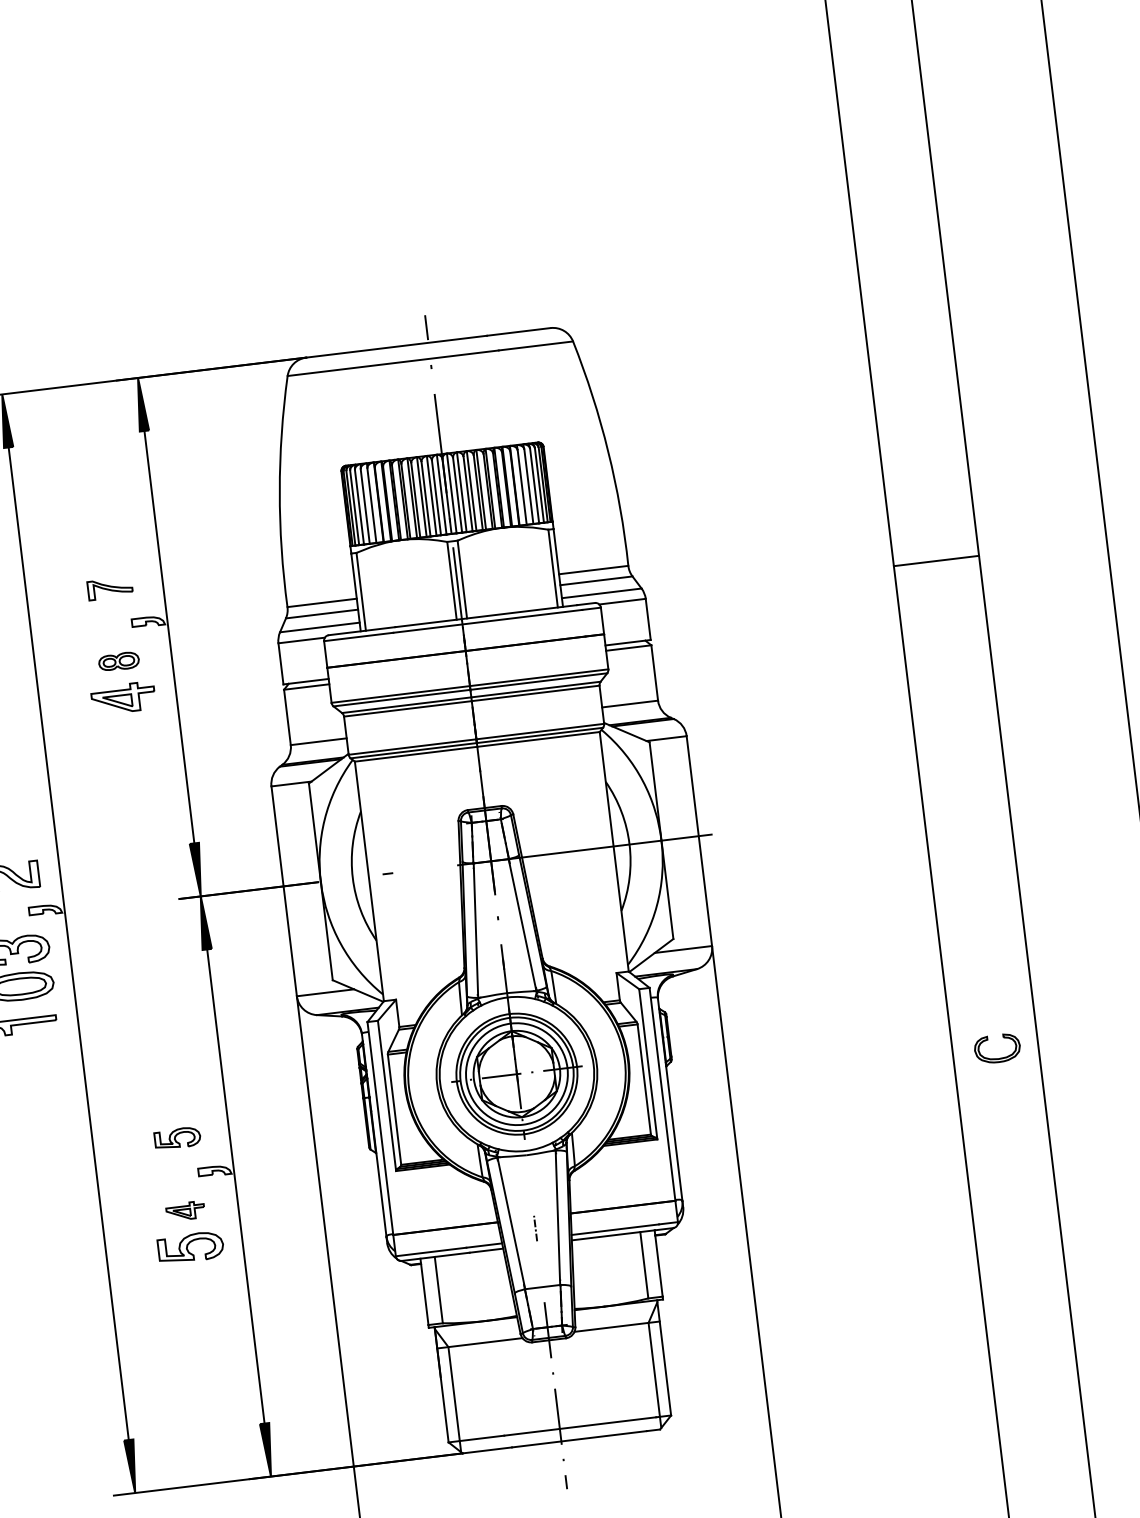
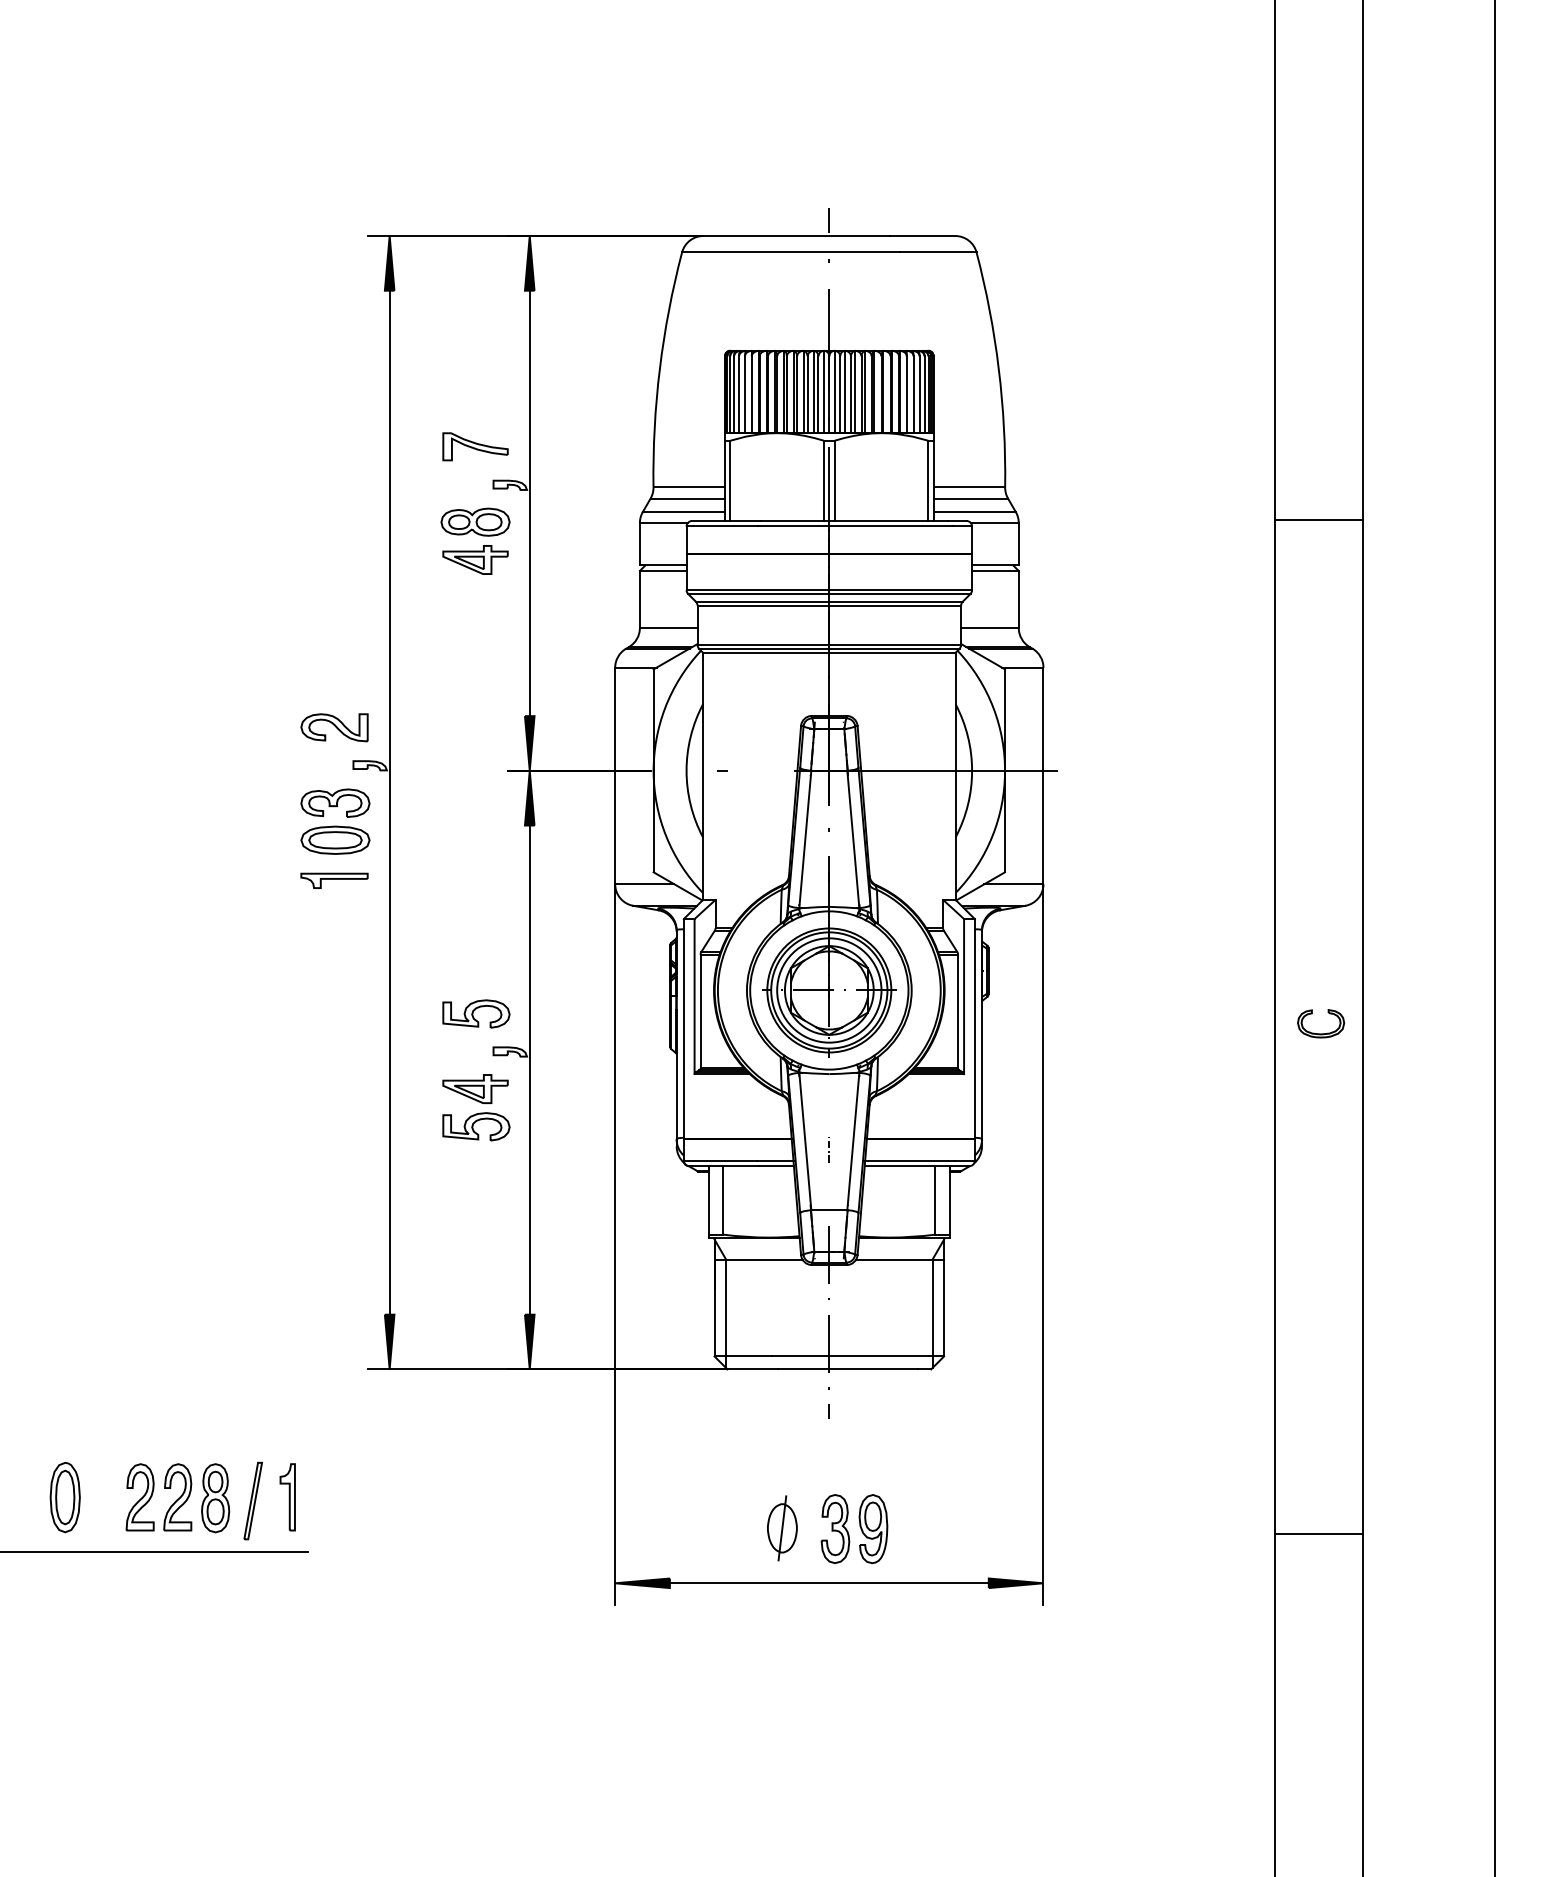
part: (110, 588) -> (475, 446), size x1.43
part: (118, 661) -> (475, 521), size x1.67
part: (177, 1137) -> (476, 1013), size x1.43
part: (185, 1210) -> (475, 1088), size x1.67

